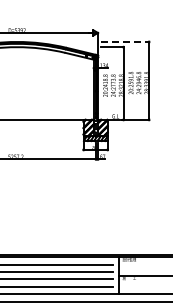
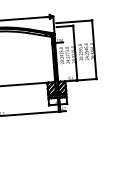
line: (125, 41) -> (74, 21), dashed -> solid

